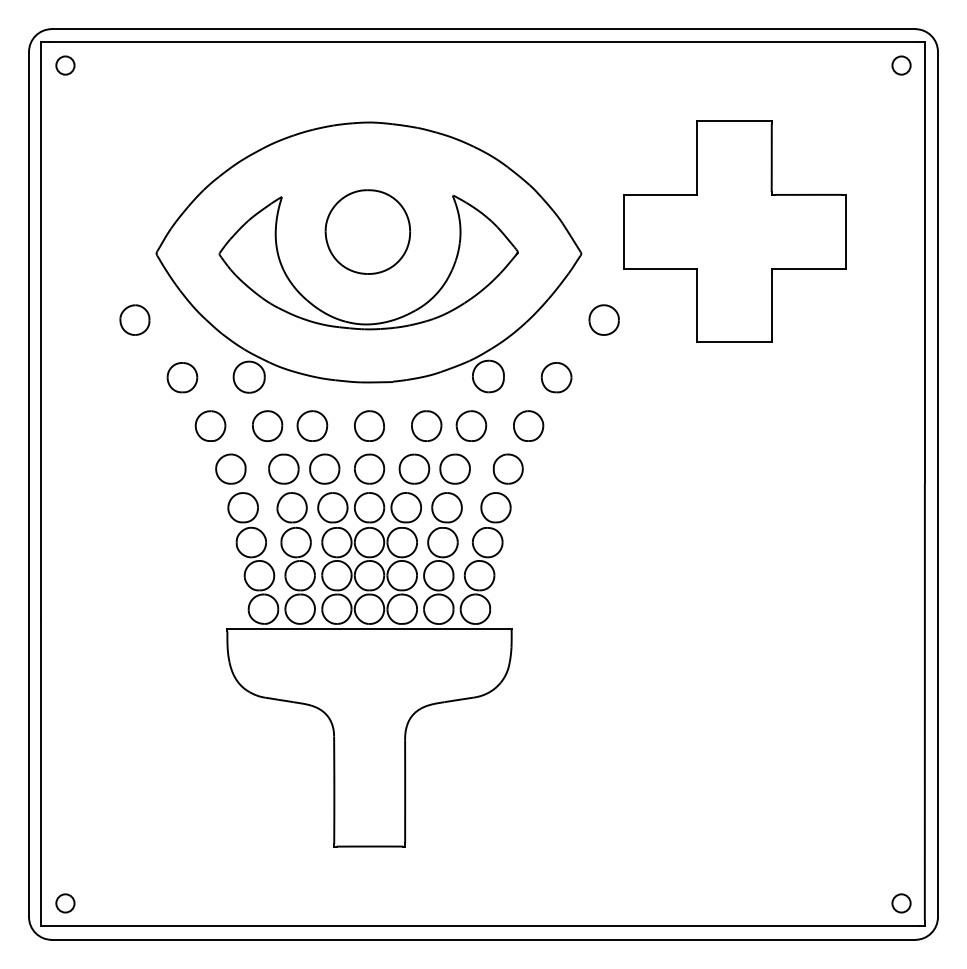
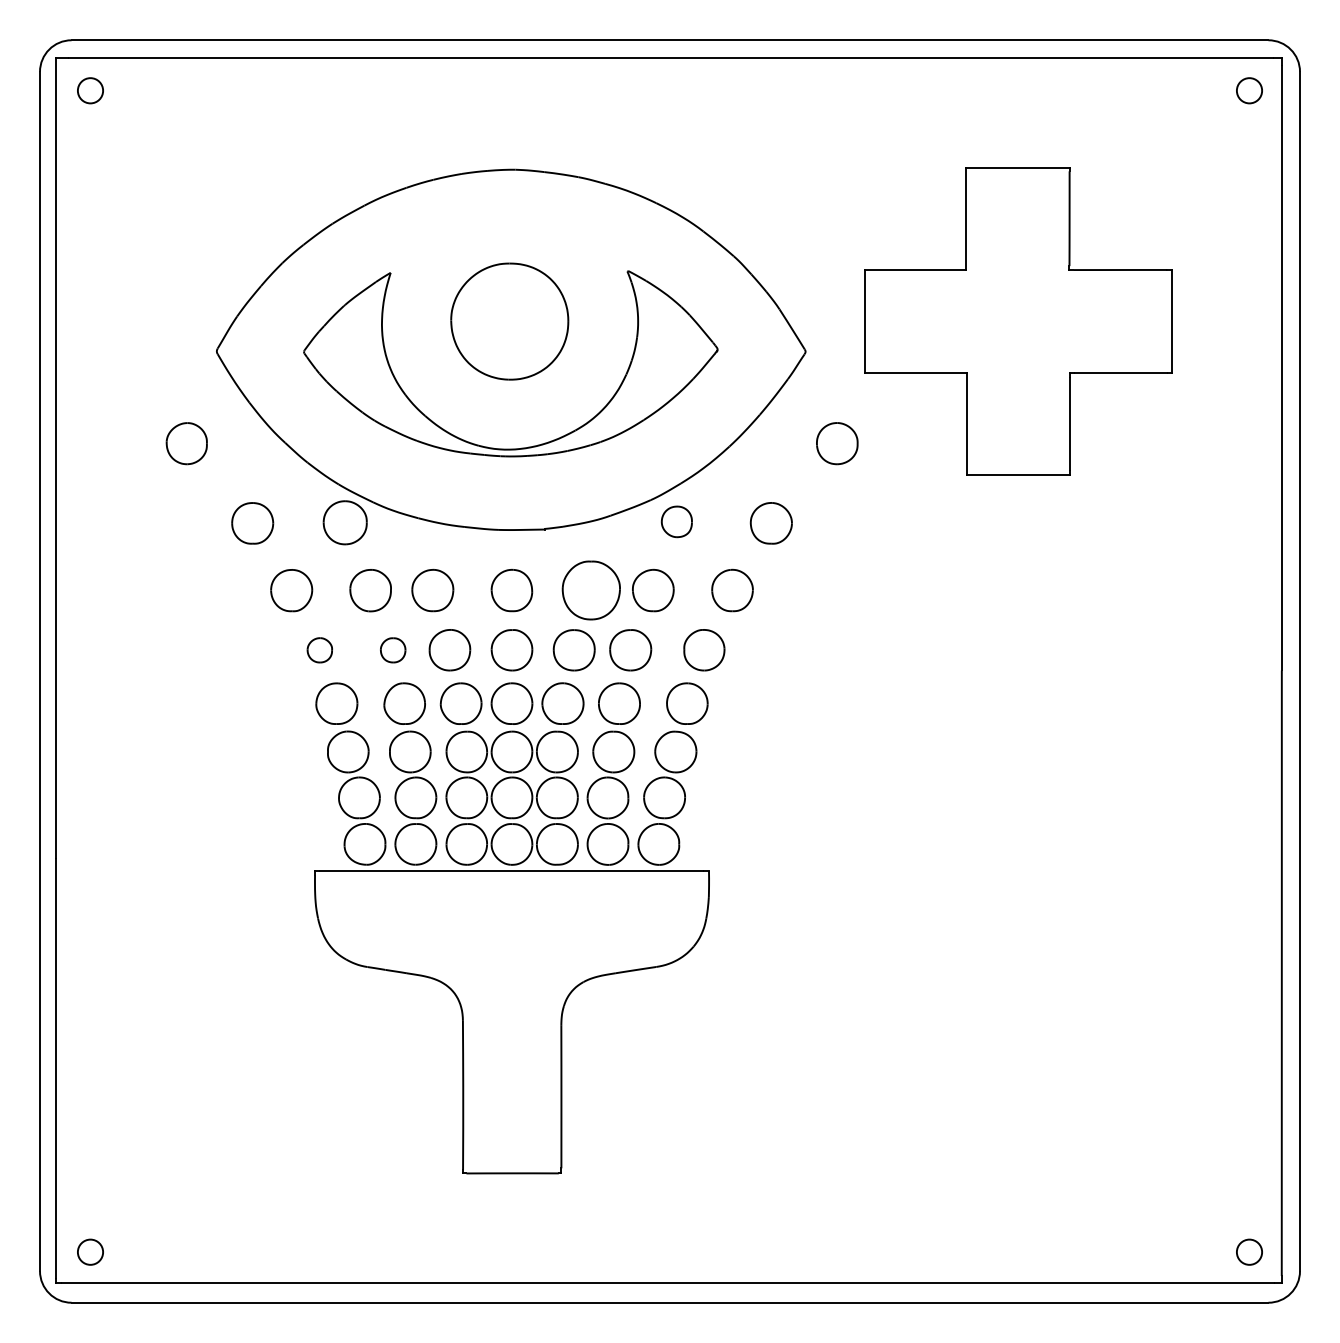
part: (488, 376) -> (676, 521), size x0.7
part: (426, 426) -> (590, 590), size x1.4
part: (230, 469) -> (319, 650), size x0.6
part: (283, 469) -> (392, 650), size x0.6

